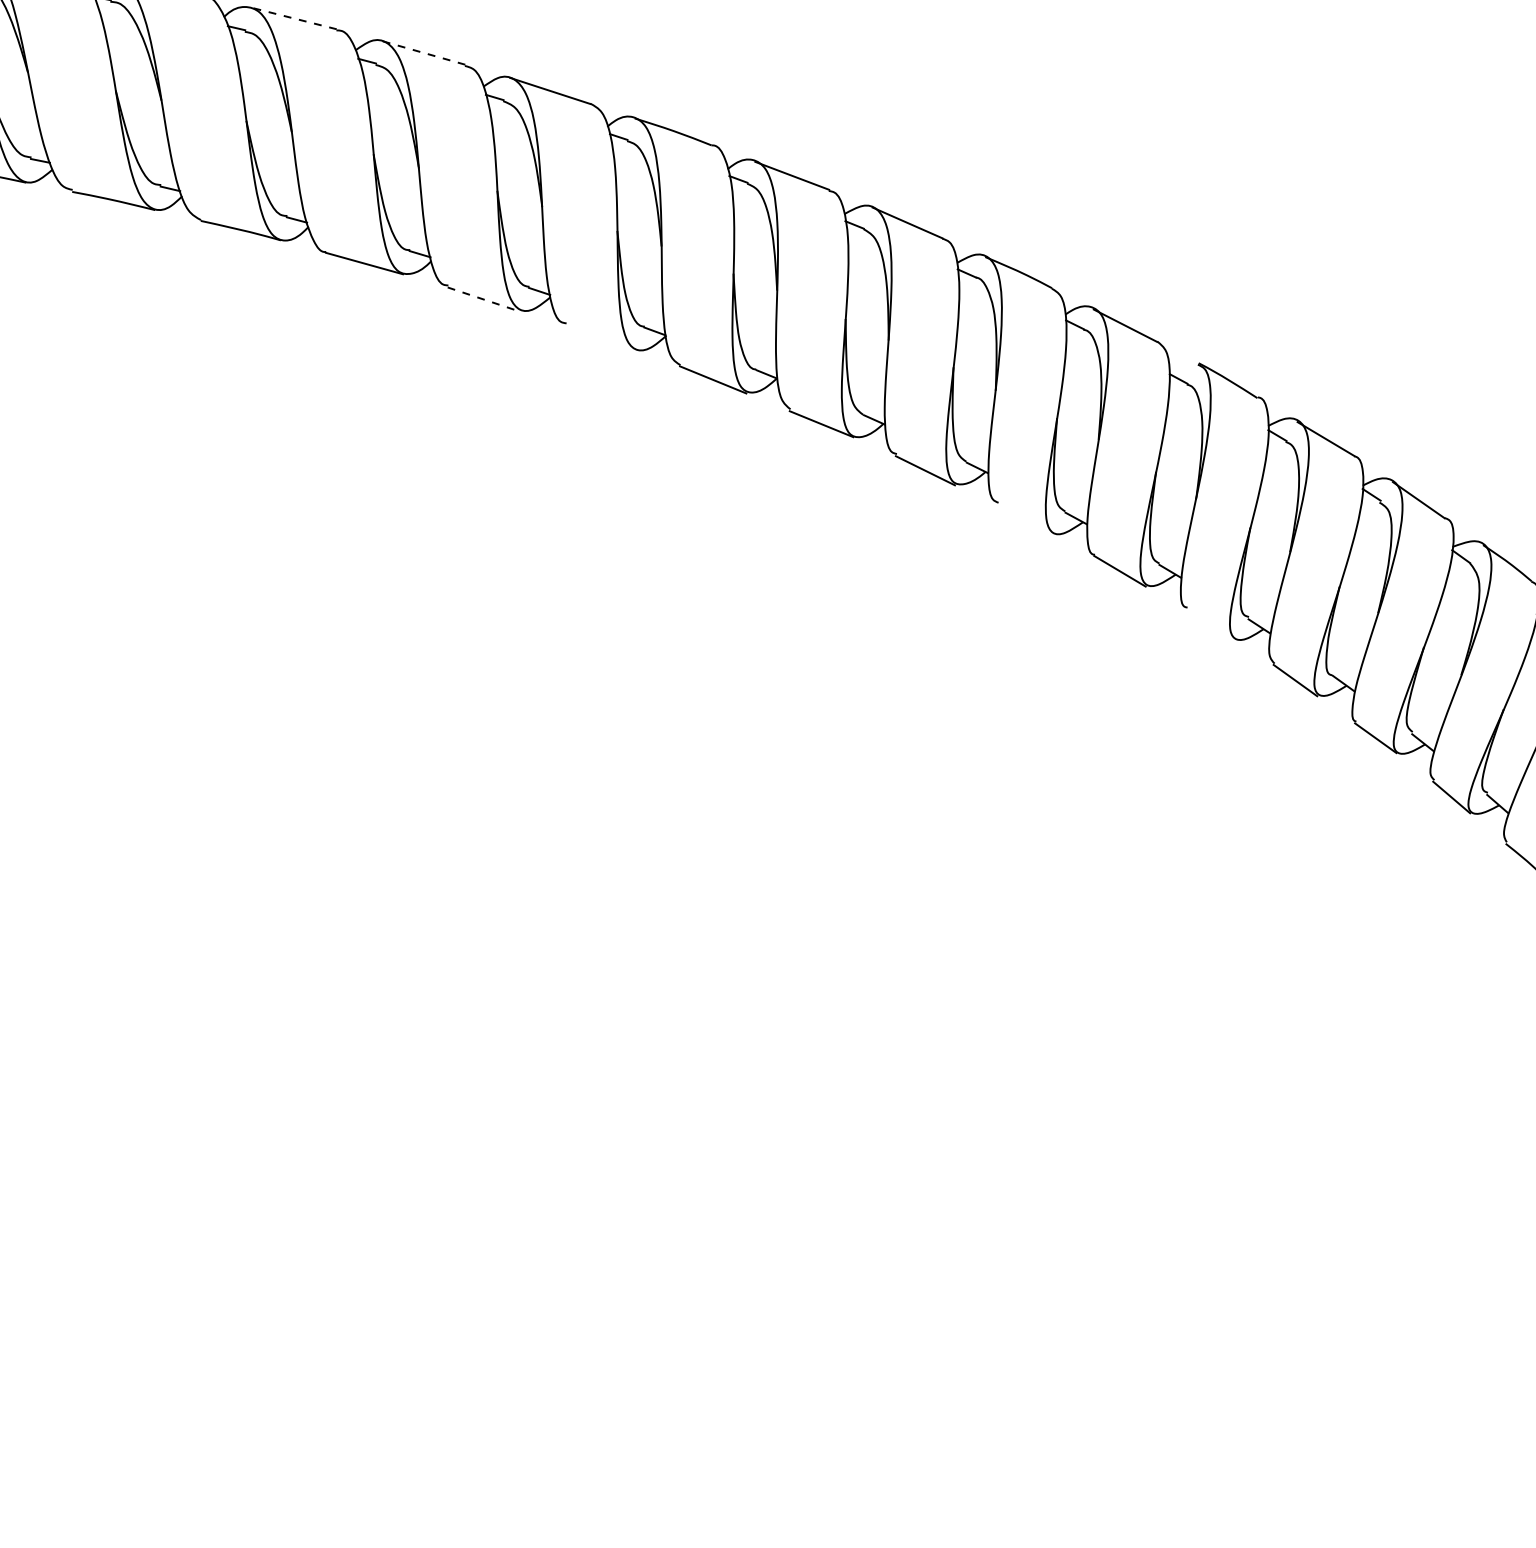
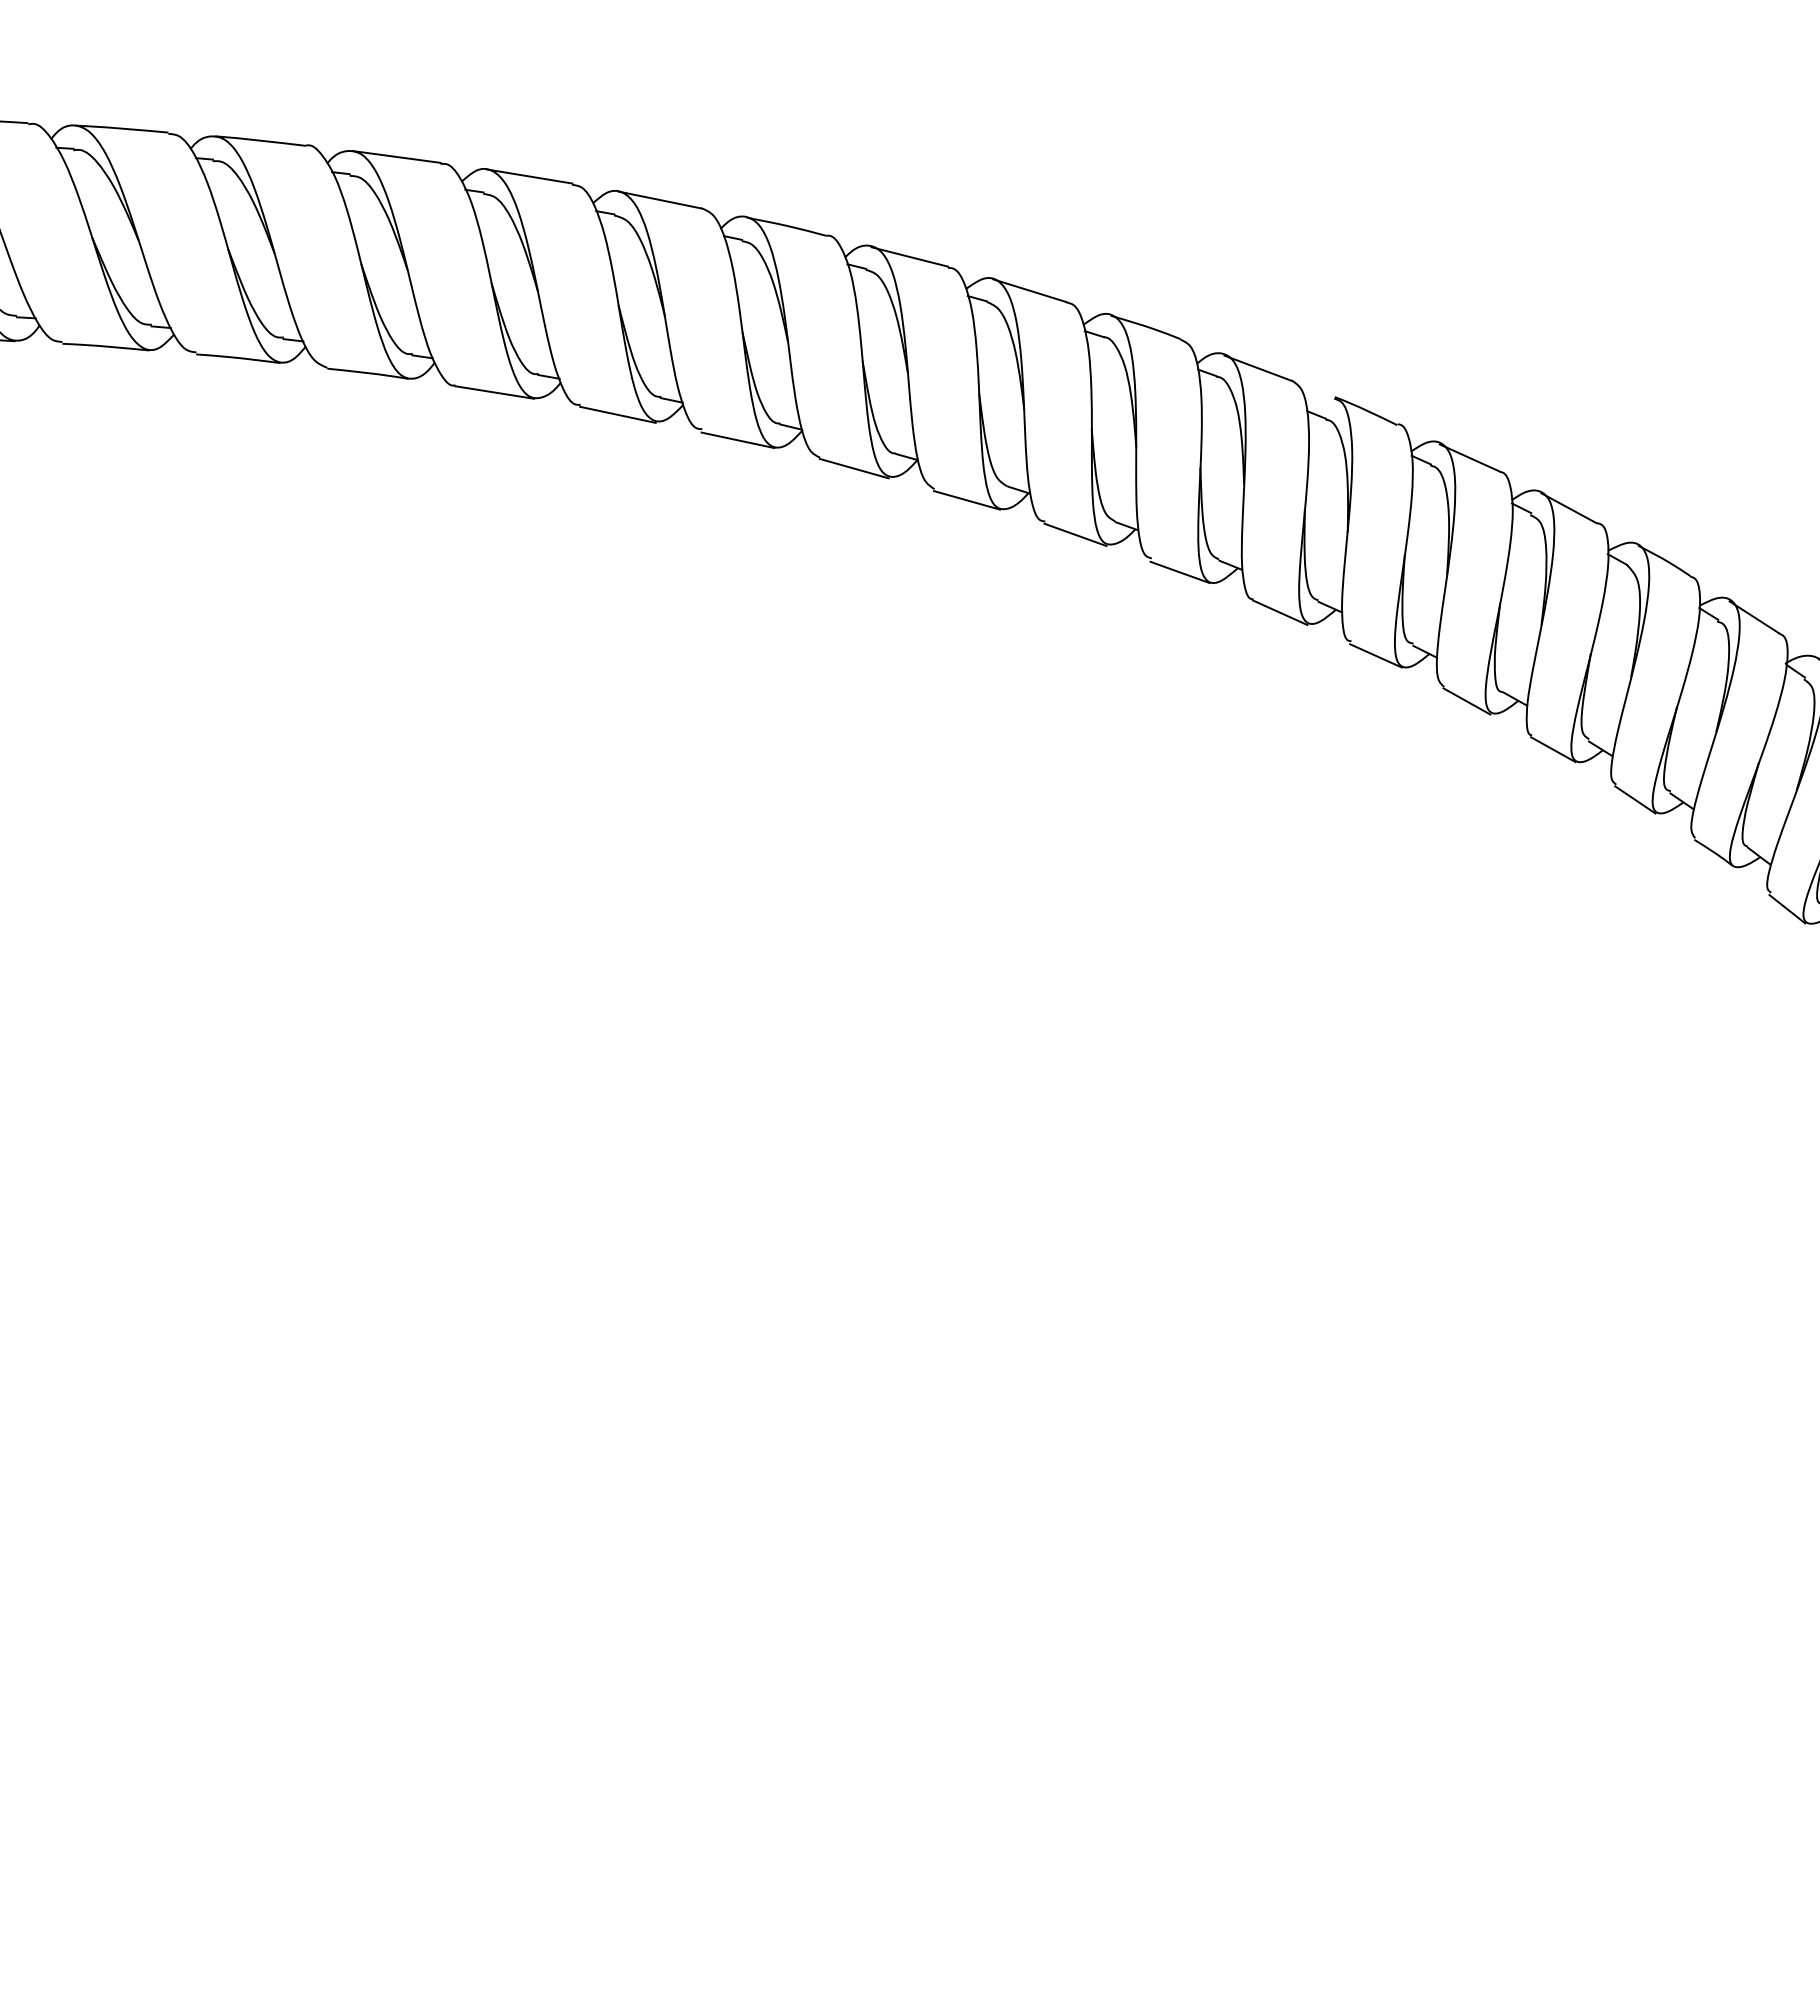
line: (293, 17) -> (396, 156), dashed -> solid
line: (423, 52) -> (529, 176), dashed -> solid
line: (483, 299) -> (617, 414), dashed -> solid
line: (600, 338) -> (737, 440), added
line: (1024, 519) -> (1179, 572), added
line: (1209, 624) -> (1375, 655), added

